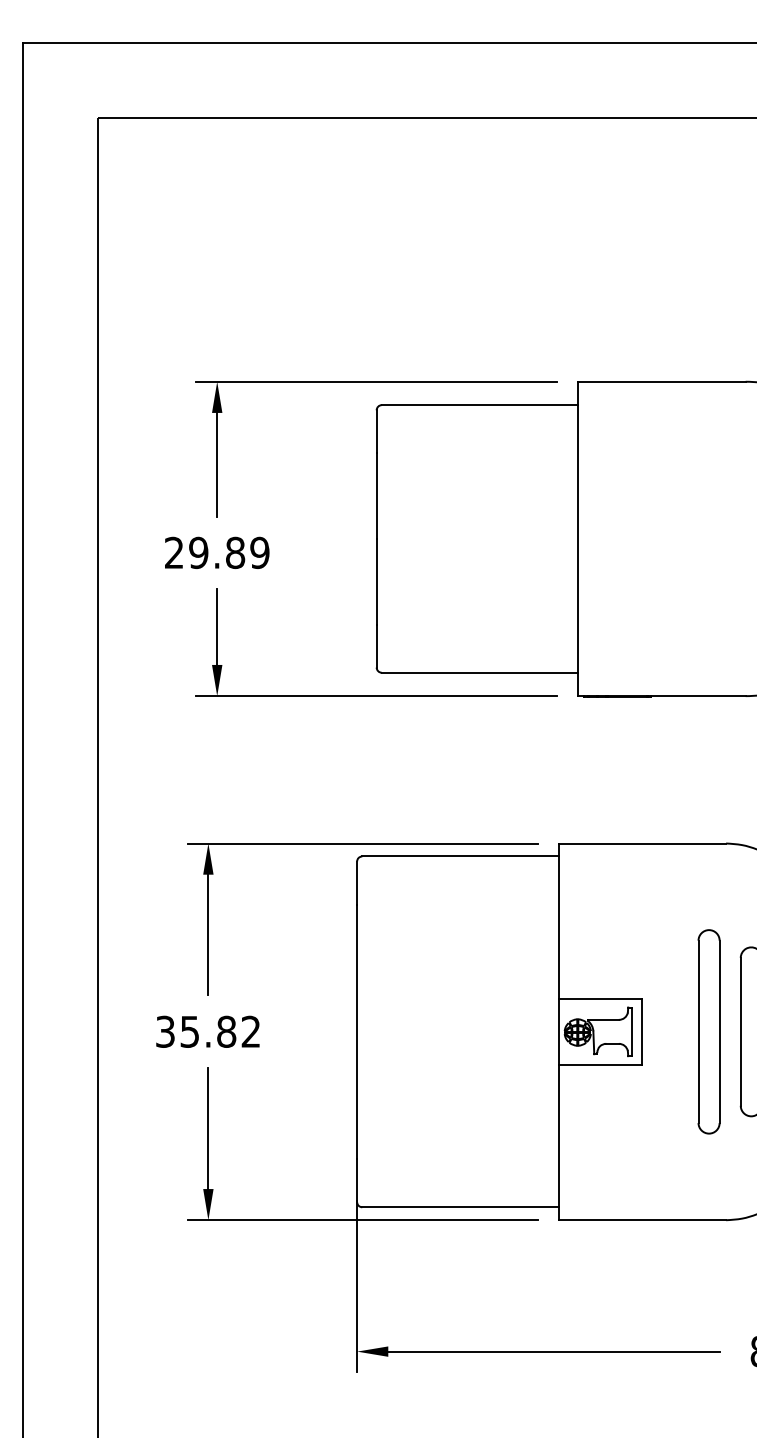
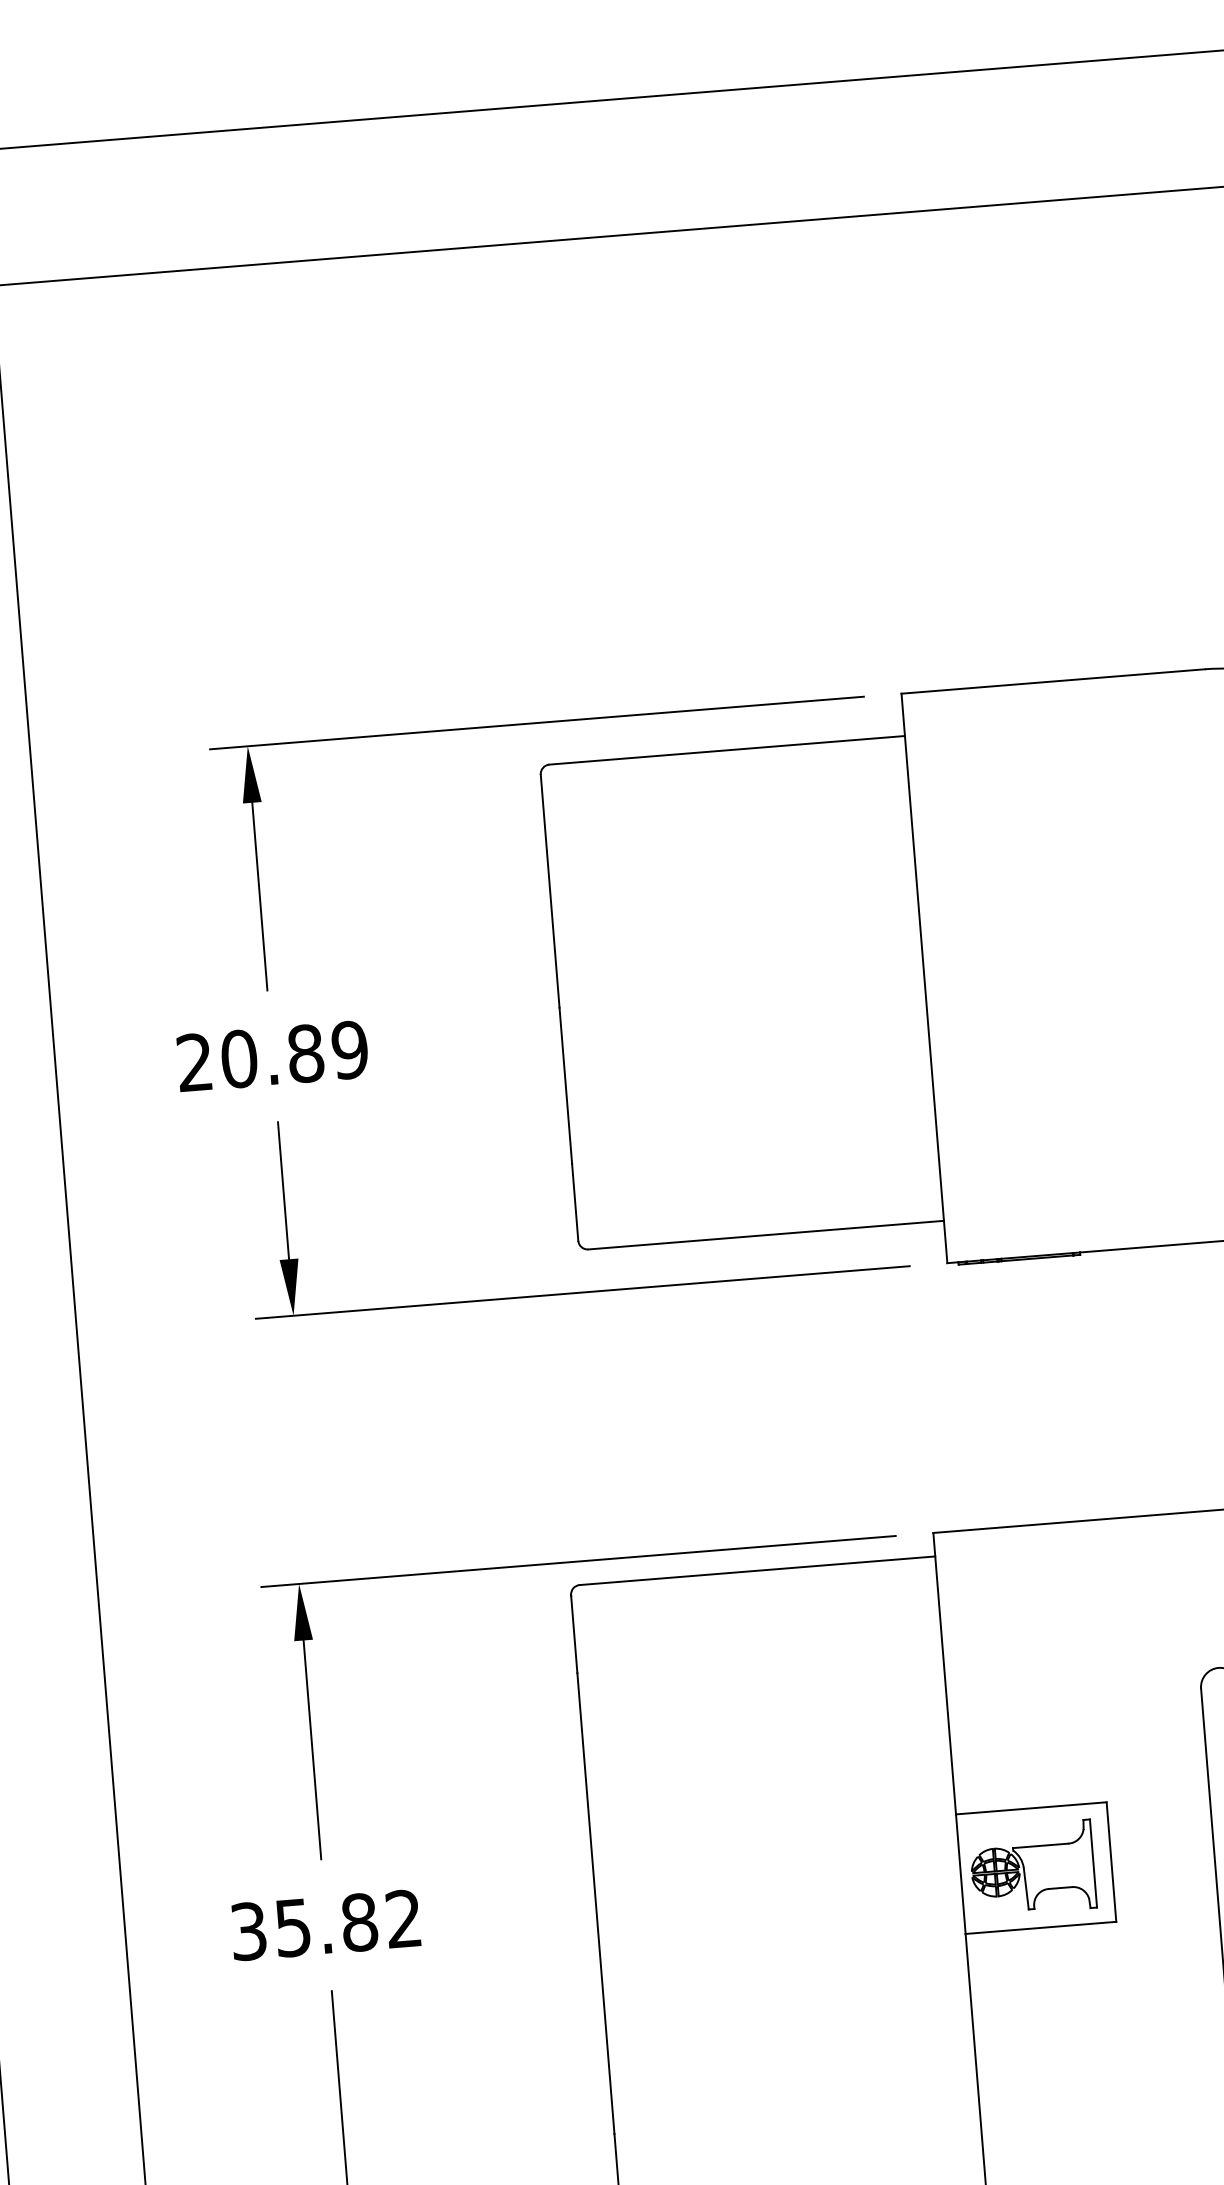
text: (198, 553) -> (238, 1060), 29.89 -> 20.89

